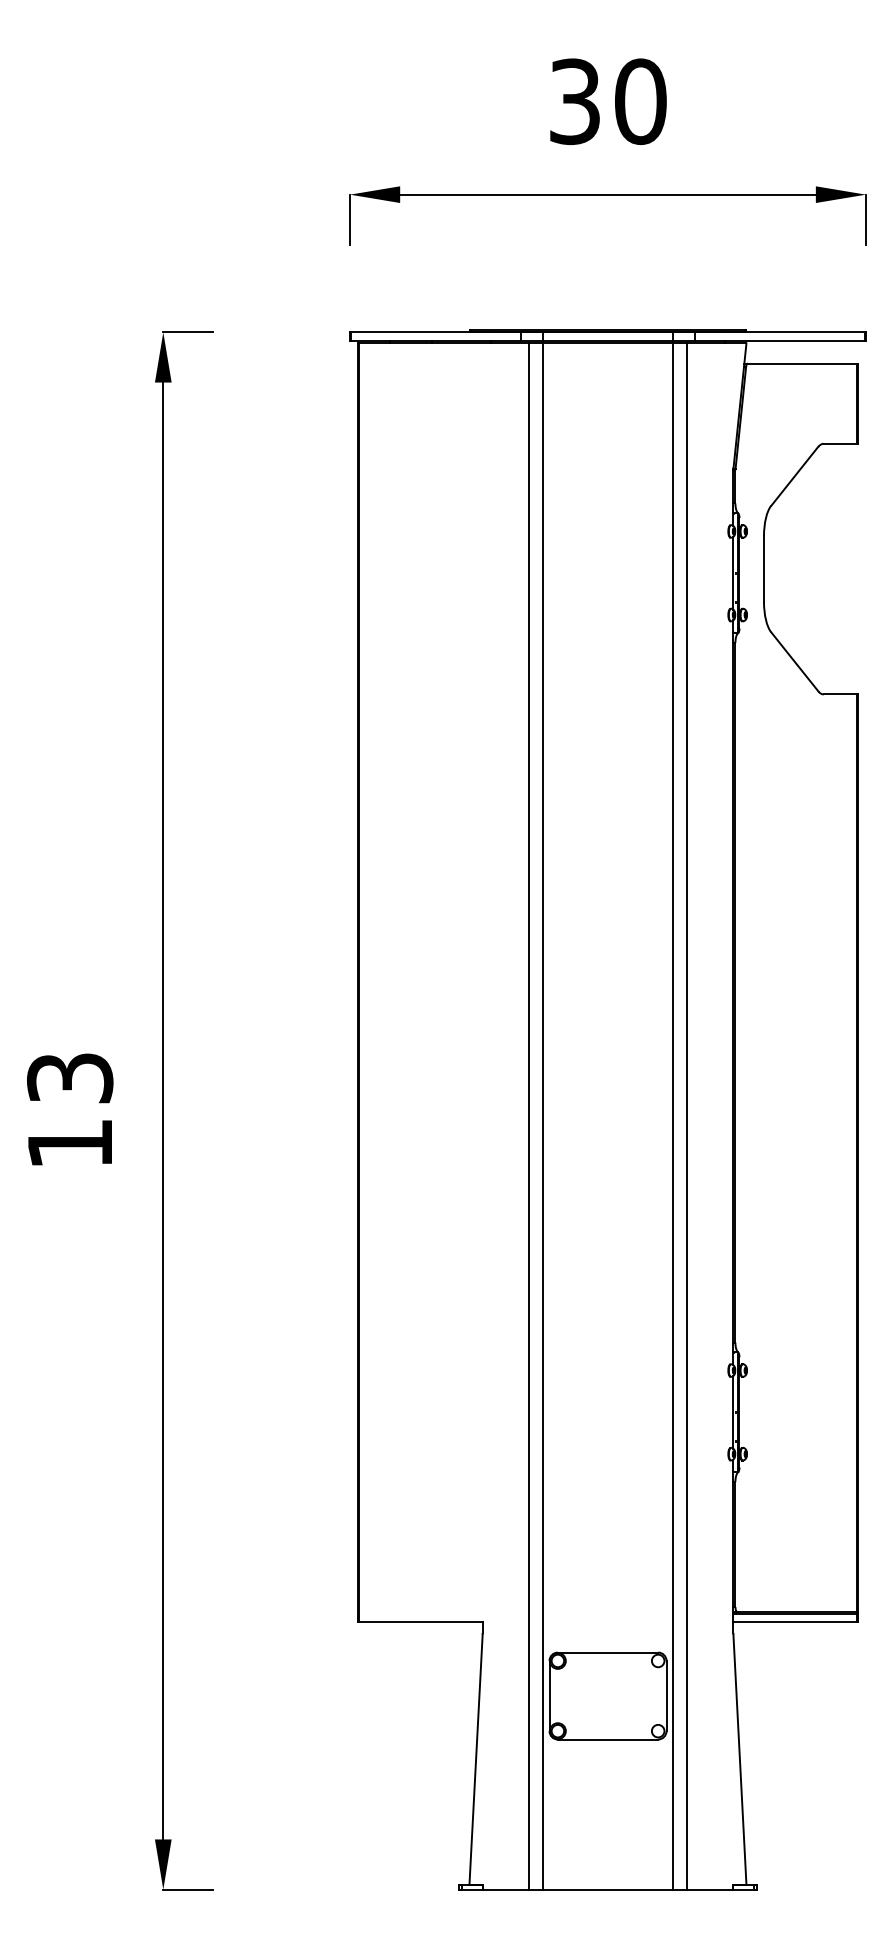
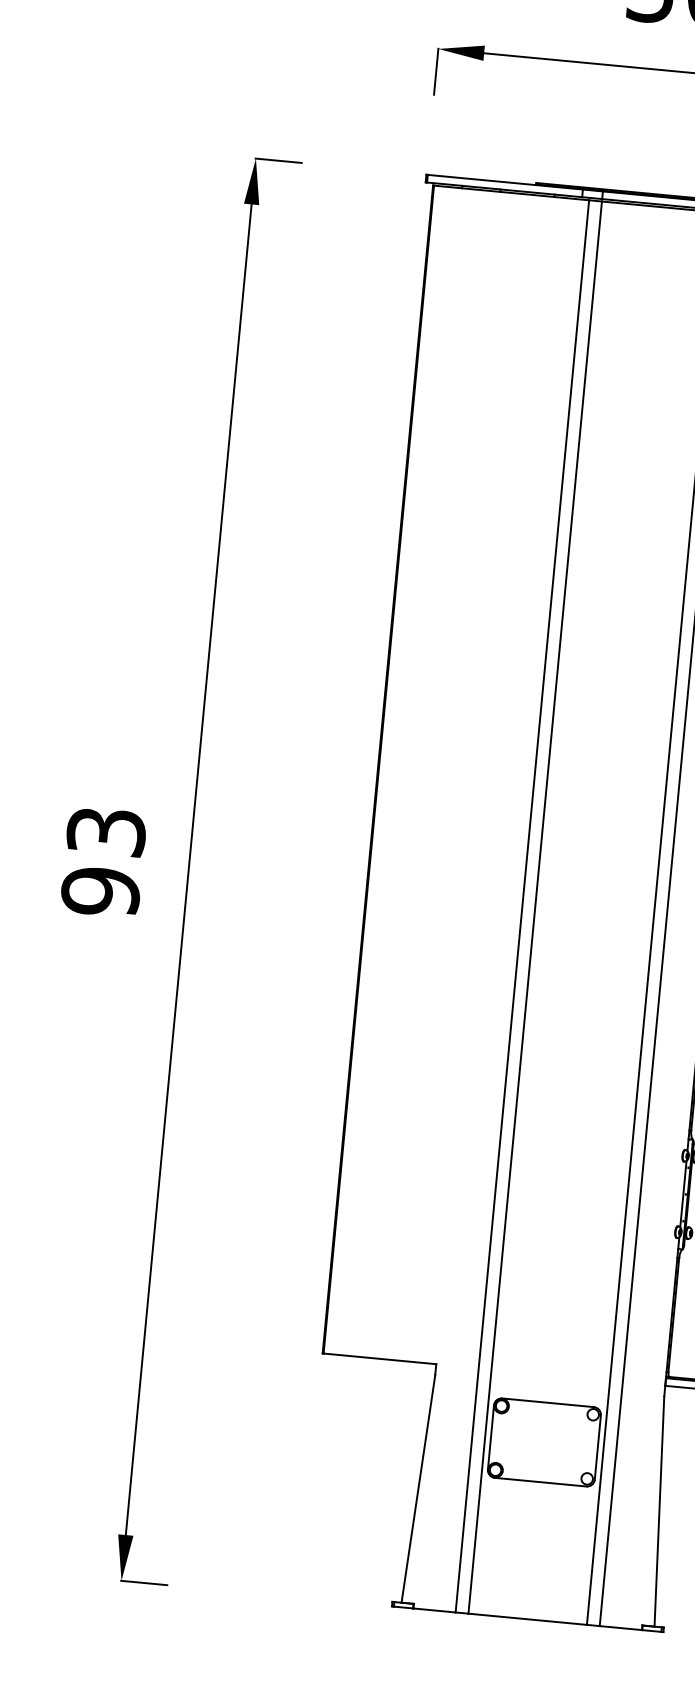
text: (70, 1144) -> (101, 892), 13 -> 93

